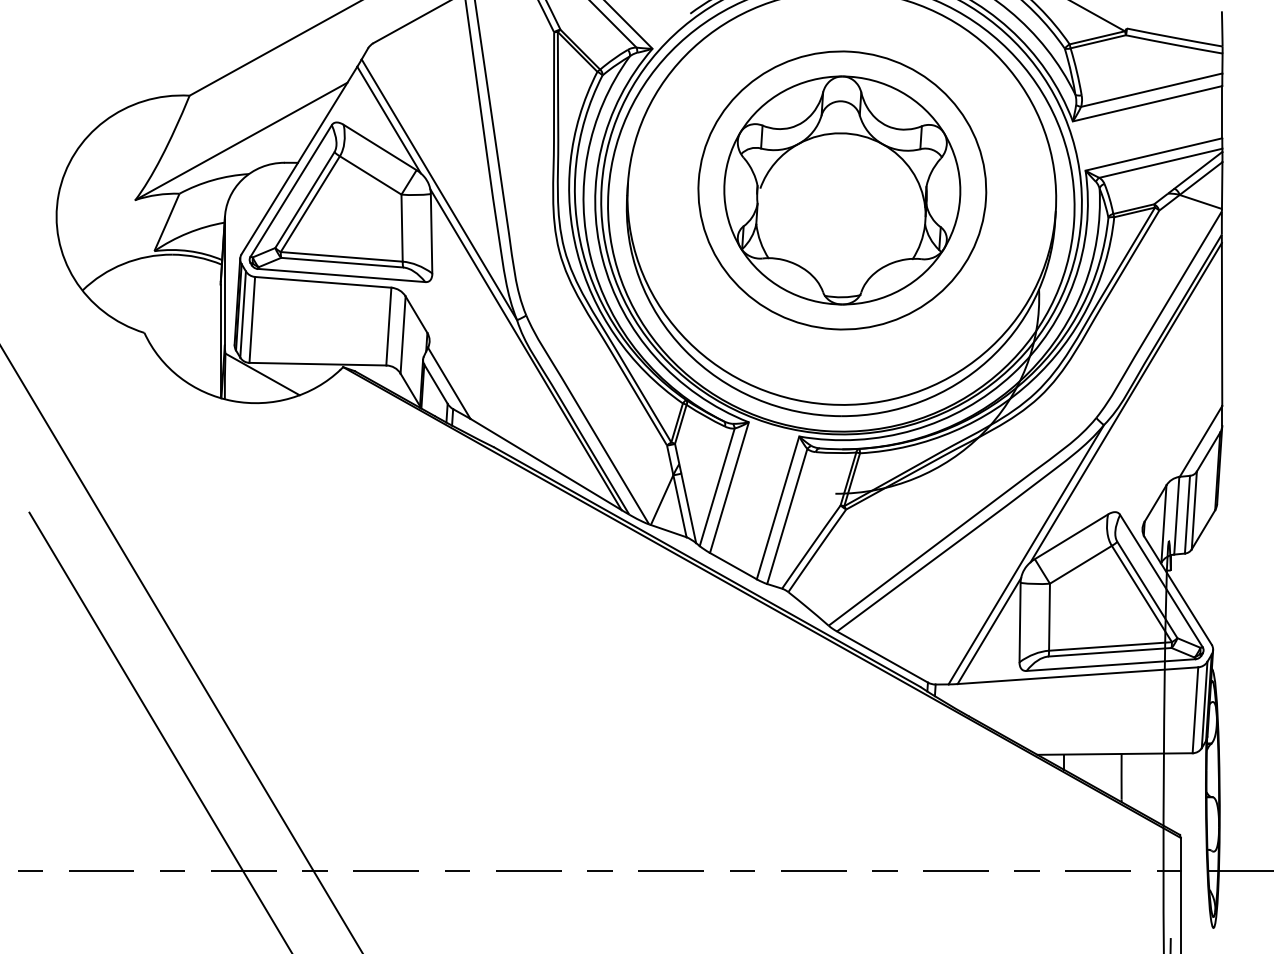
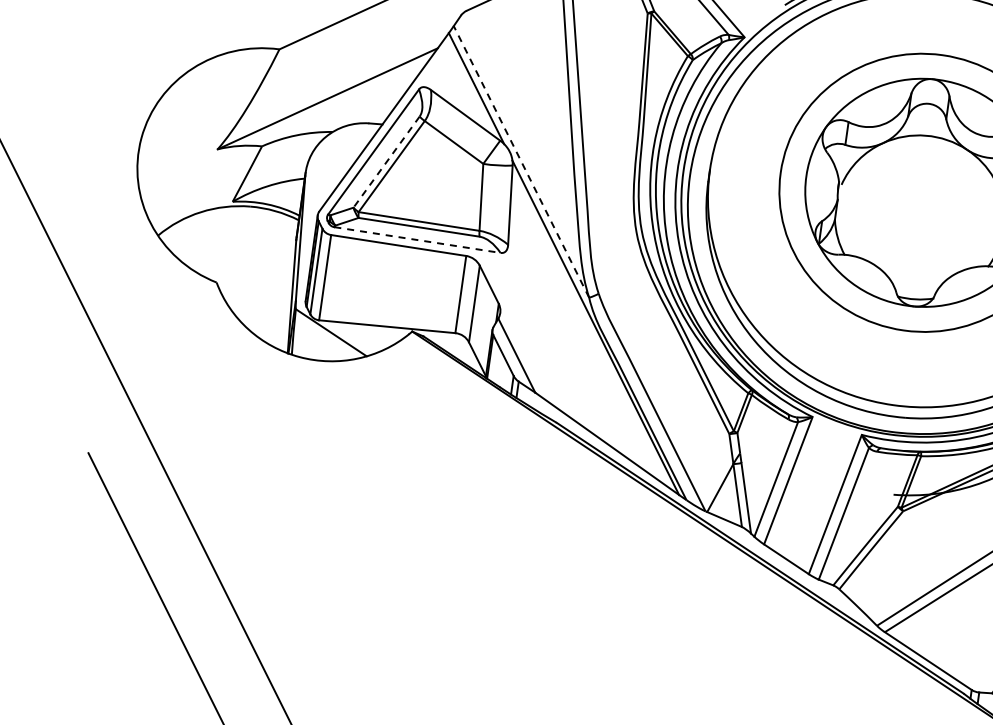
line: (439, 189) -> (521, 161), solid -> dashed
line: (304, 200) -> (386, 162), solid -> dashed
line: (342, 275) -> (418, 240), solid -> dashed

